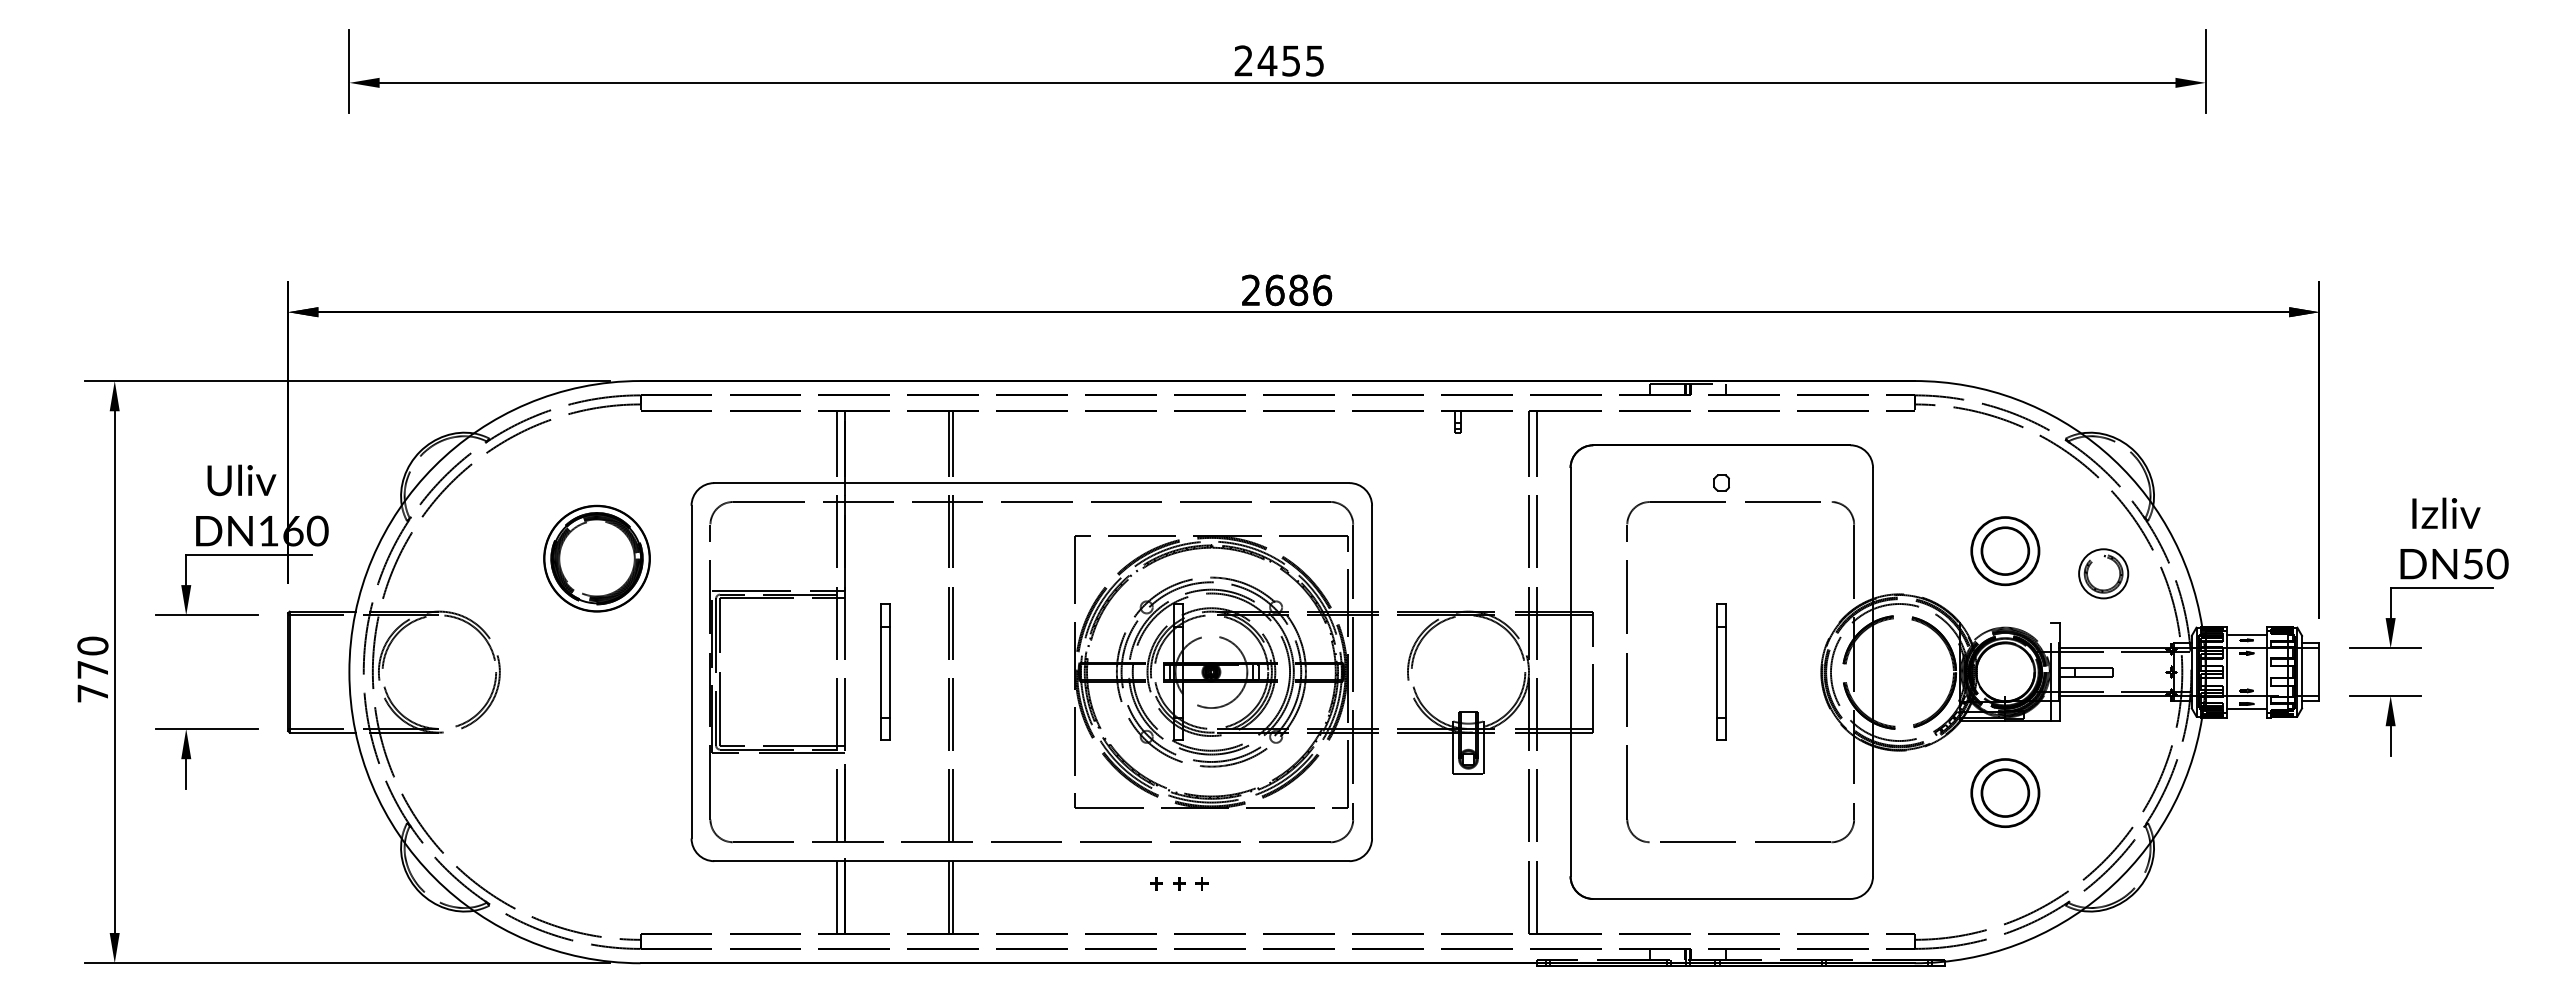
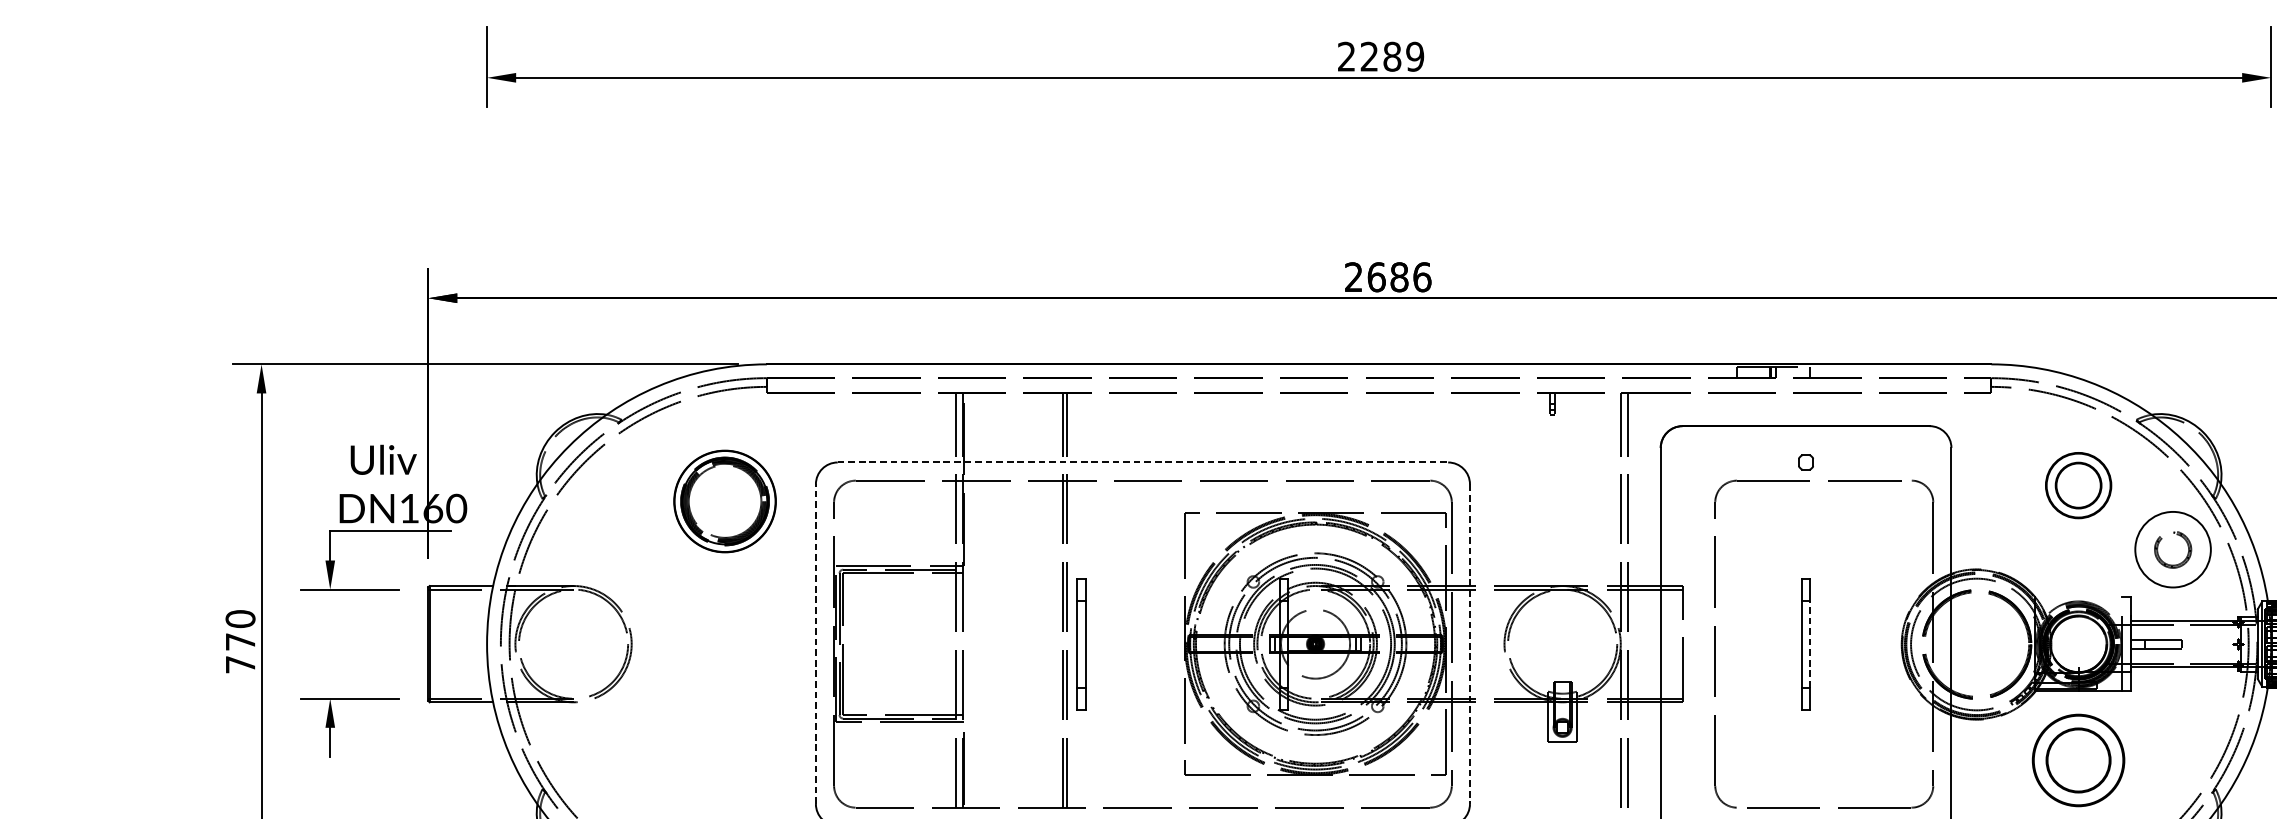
text: (1290, 60) -> (1391, 56), 2455 -> 2289
line: (1031, 483) -> (1142, 462), solid -> dashed
part: (2005, 551) -> (2078, 485), moved
part: (596, 558) -> (724, 501), moved
circle: (2103, 573) -> (2172, 549), size x1.6
line: (691, 671) -> (815, 643), solid -> dashed
part: (885, 671) -> (1082, 643), moved
line: (1726, 671) -> (1810, 643), solid -> dashed
line: (1372, 672) -> (1470, 644), solid -> dashed
part: (2005, 792) -> (2078, 759), size x1.4

